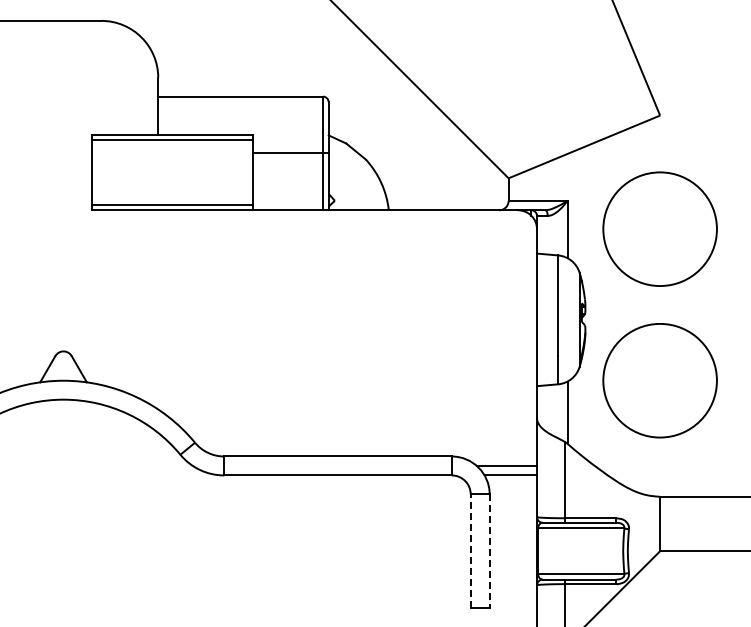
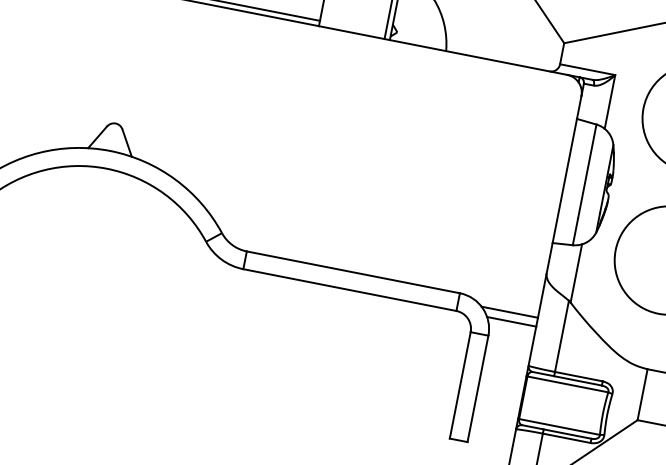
line: (470, 551) -> (459, 385), dashed -> solid
line: (489, 551) -> (477, 389), dashed -> solid

